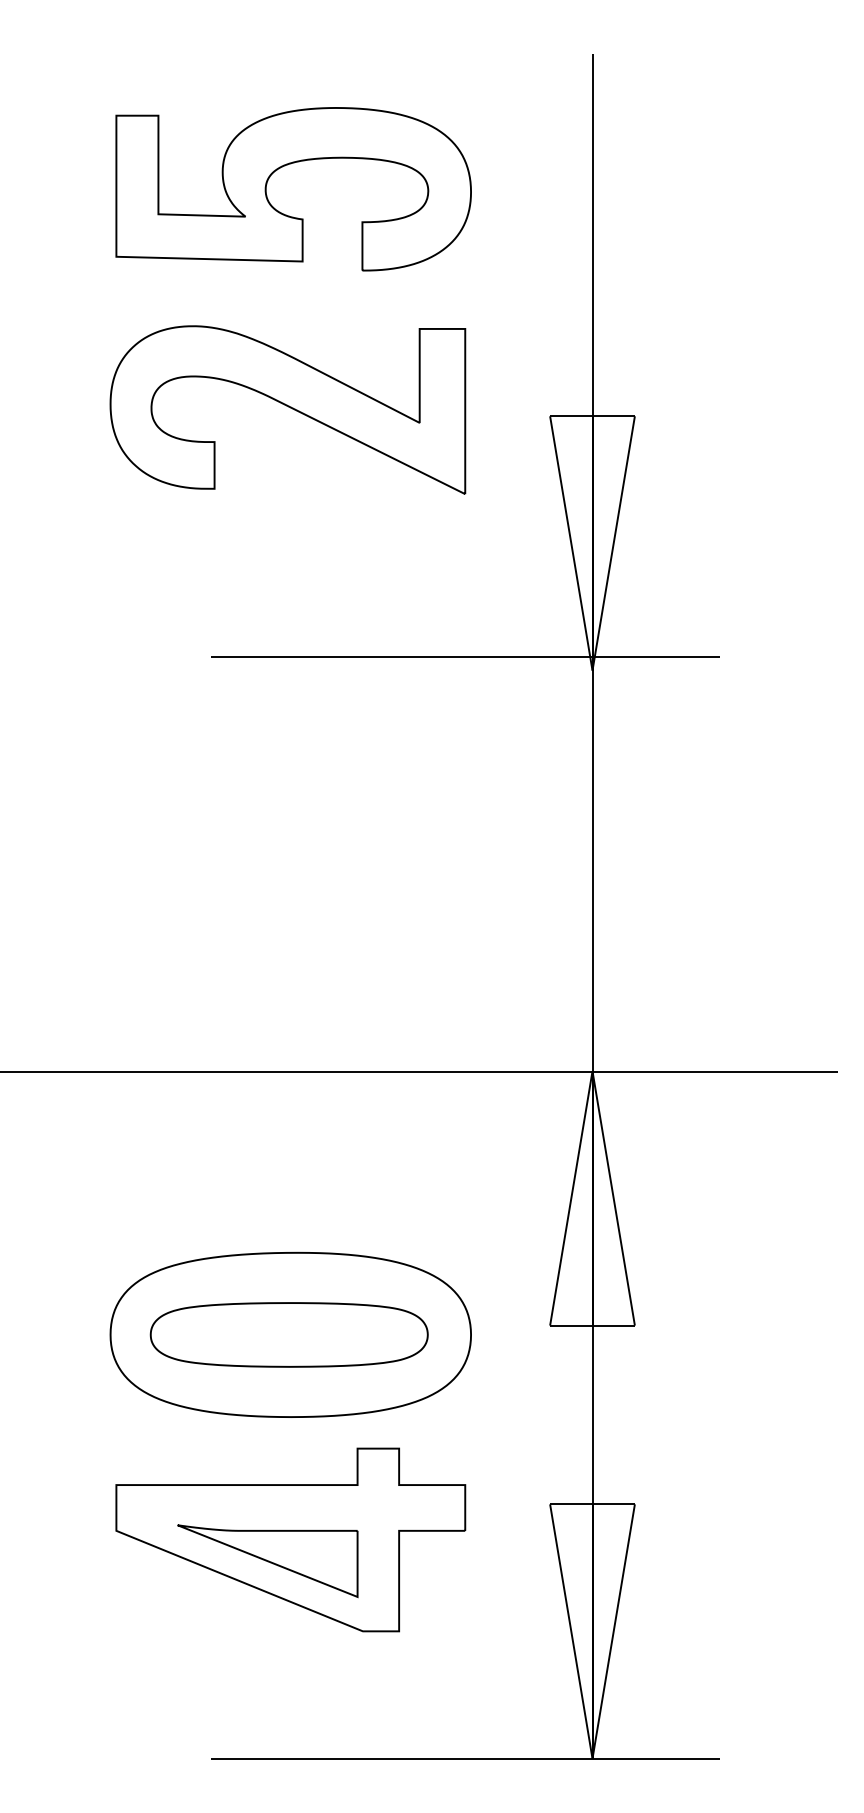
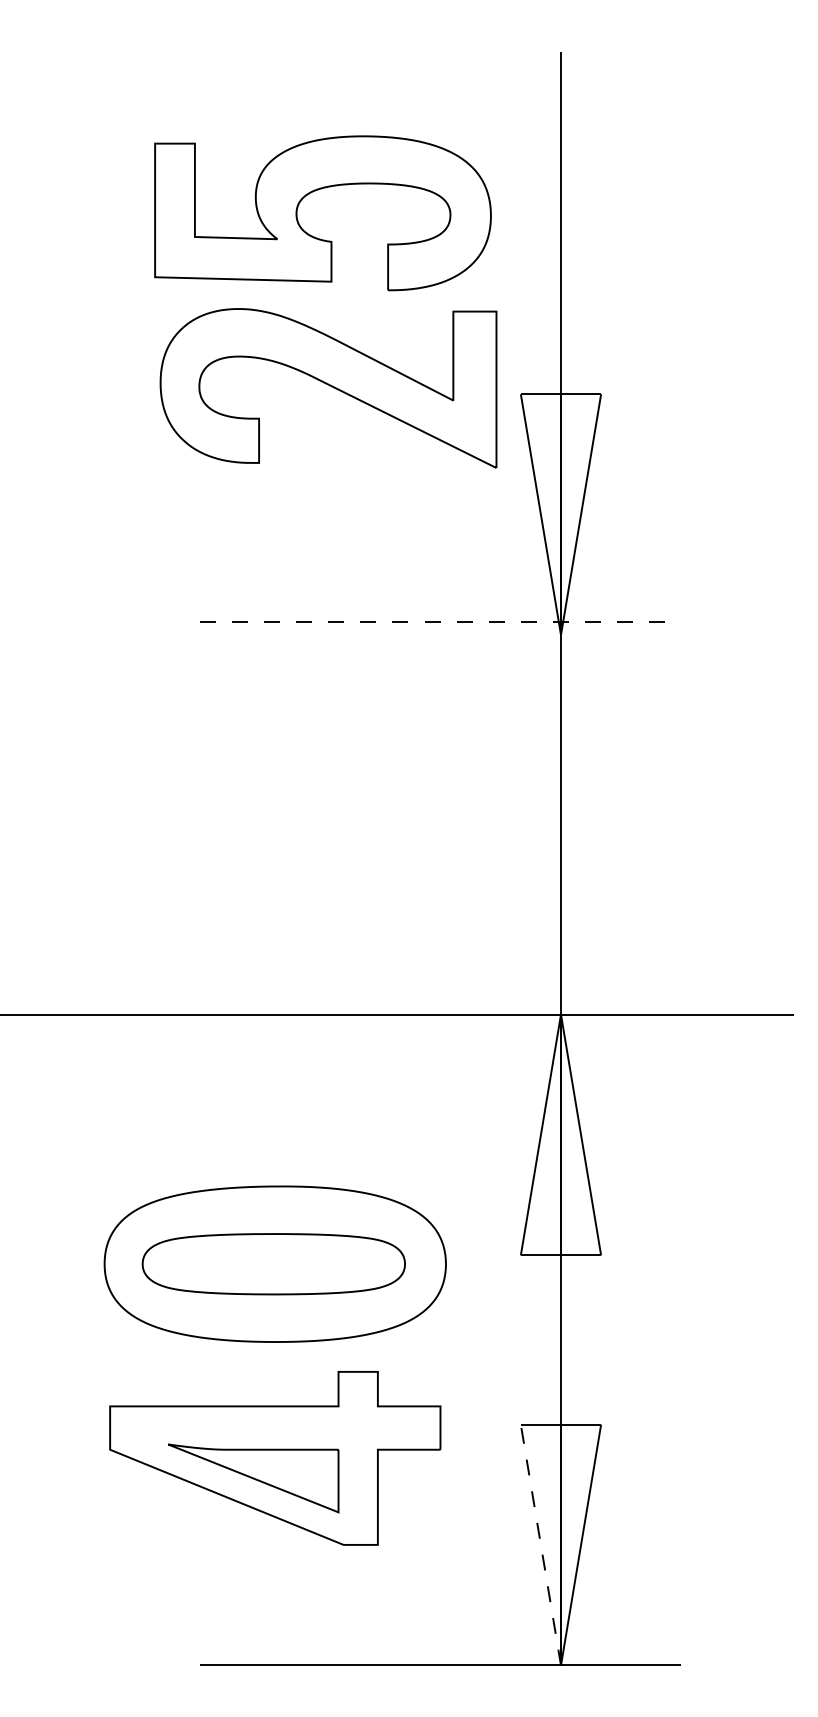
part: (281, 168) -> (311, 193), moved
part: (287, 410) -> (328, 388), moved
line: (465, 656) -> (440, 621), solid -> dashed
line: (570, 1630) -> (540, 1544), solid -> dashed

